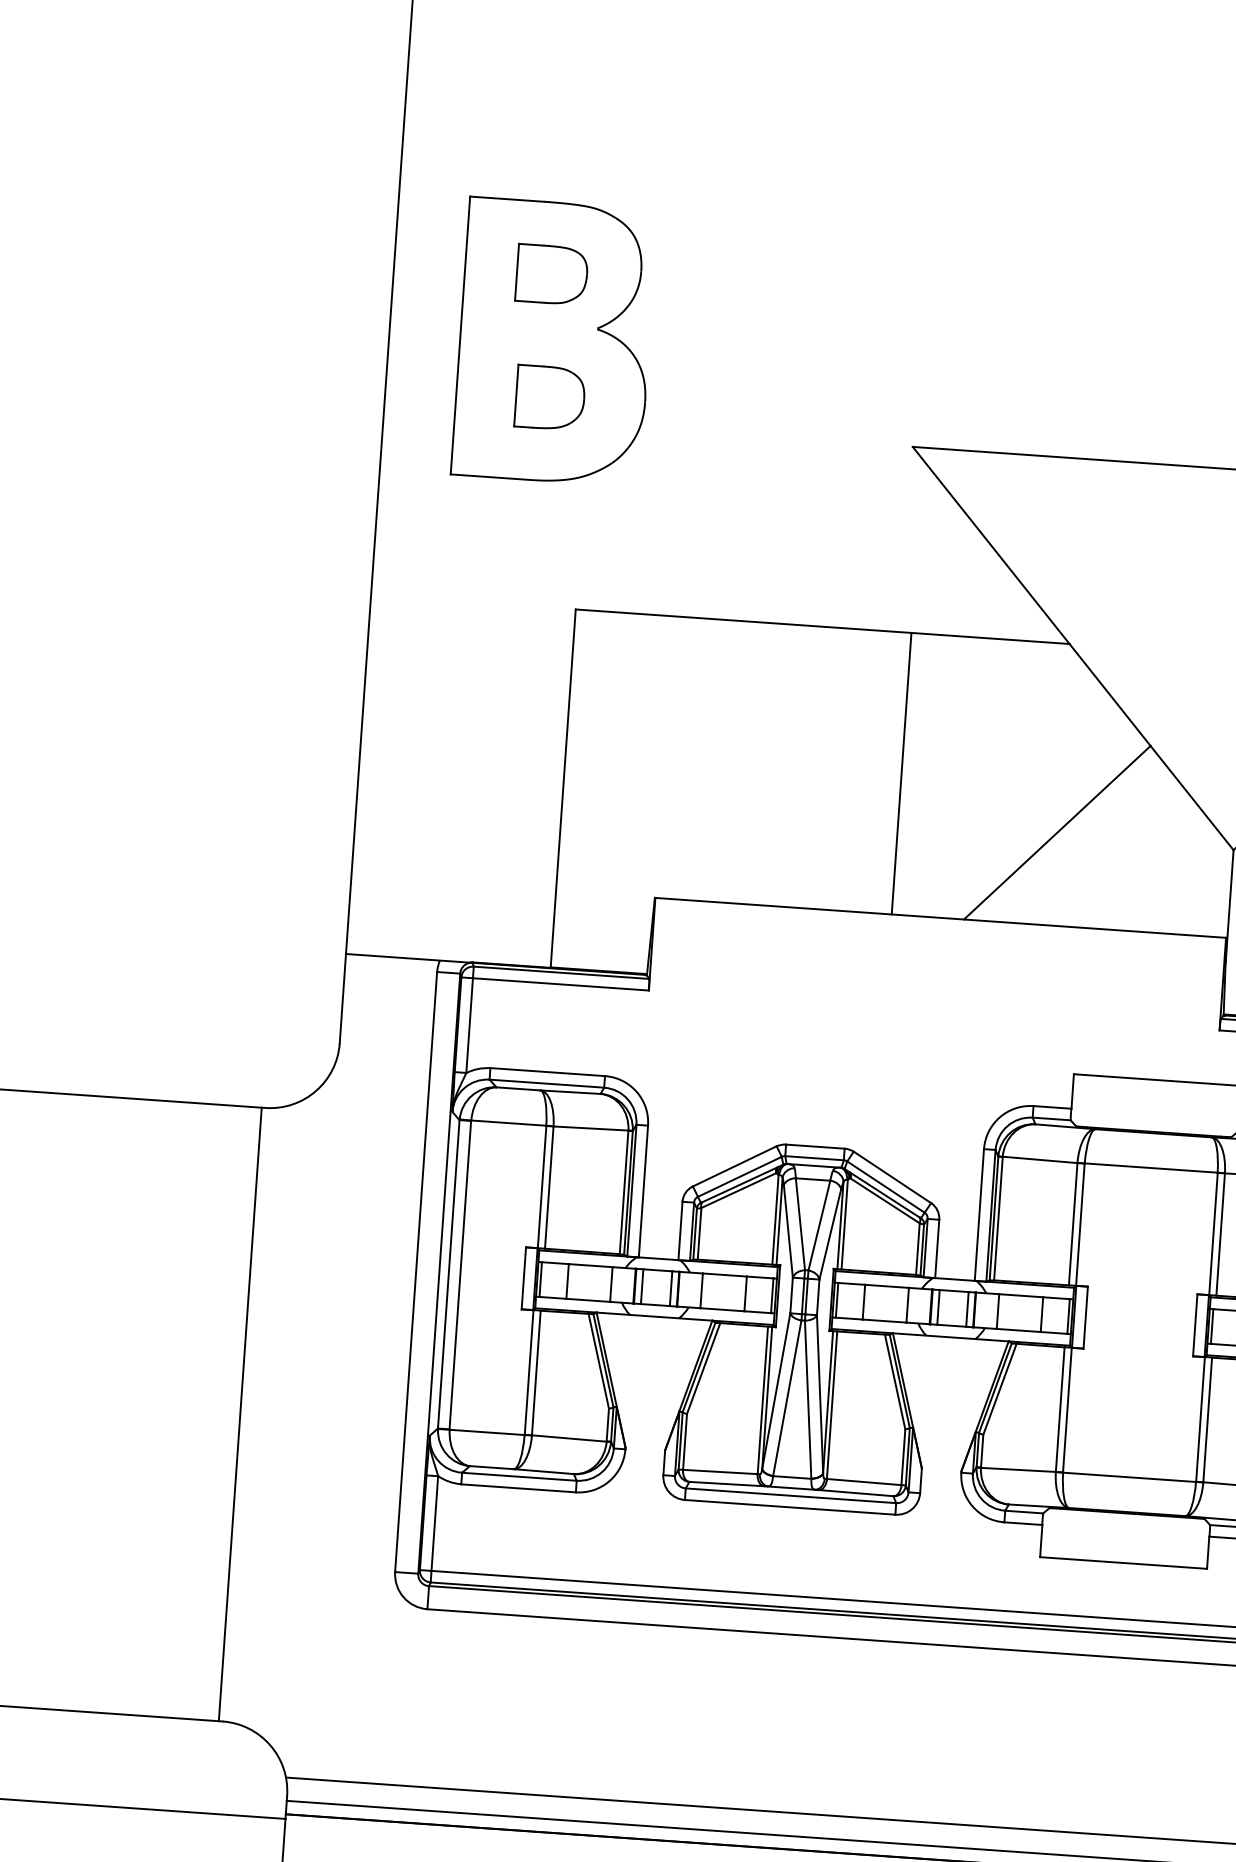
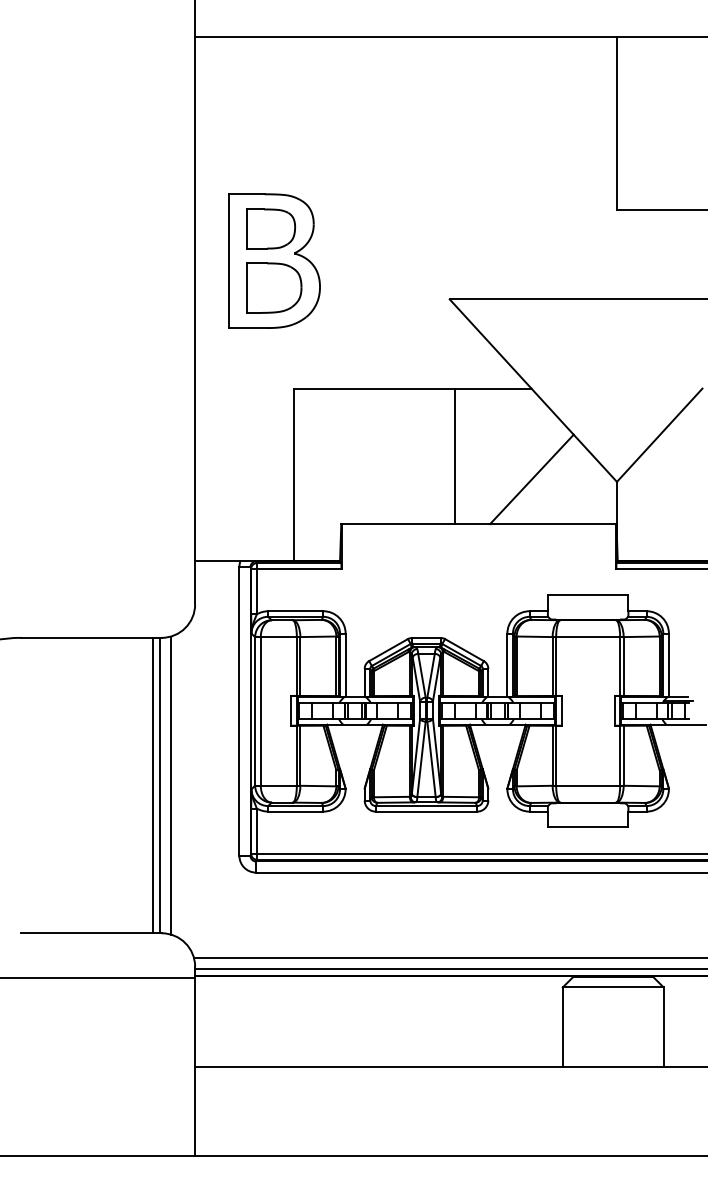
part: (550, 273) -> (270, 228), size x1.43
part: (550, 396) -> (274, 287), size x1.67
line: (226, 1413) -> (153, 785), added
line: (264, 1415) -> (171, 785), added

